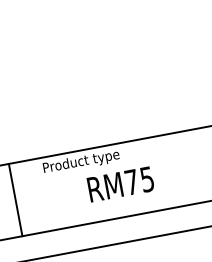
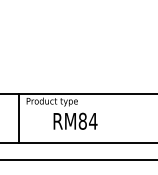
text: (138, 179) -> (87, 120), RM75 -> RM84
line: (15, 199) -> (18, 118), moved

